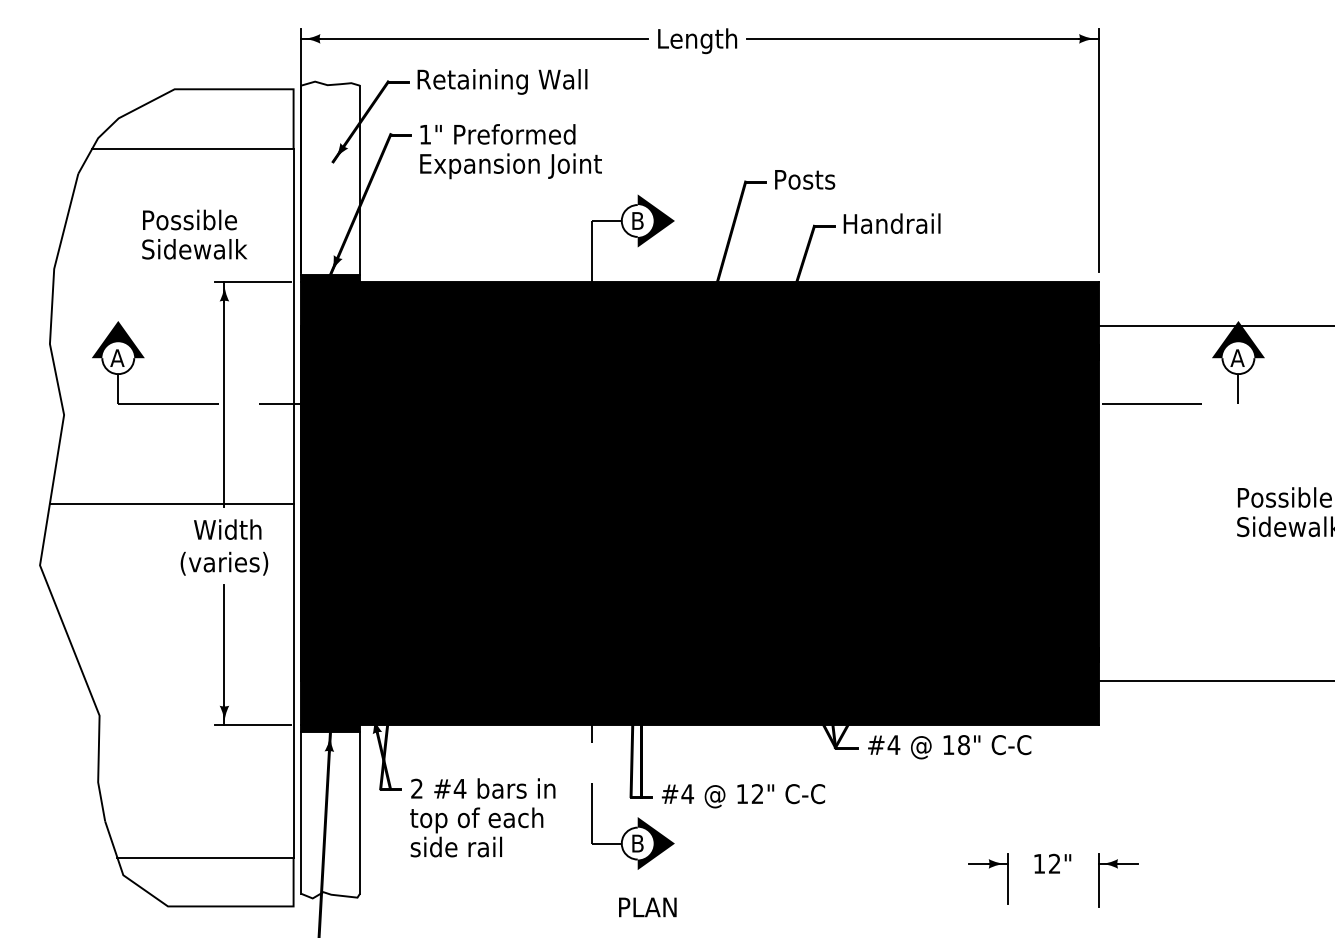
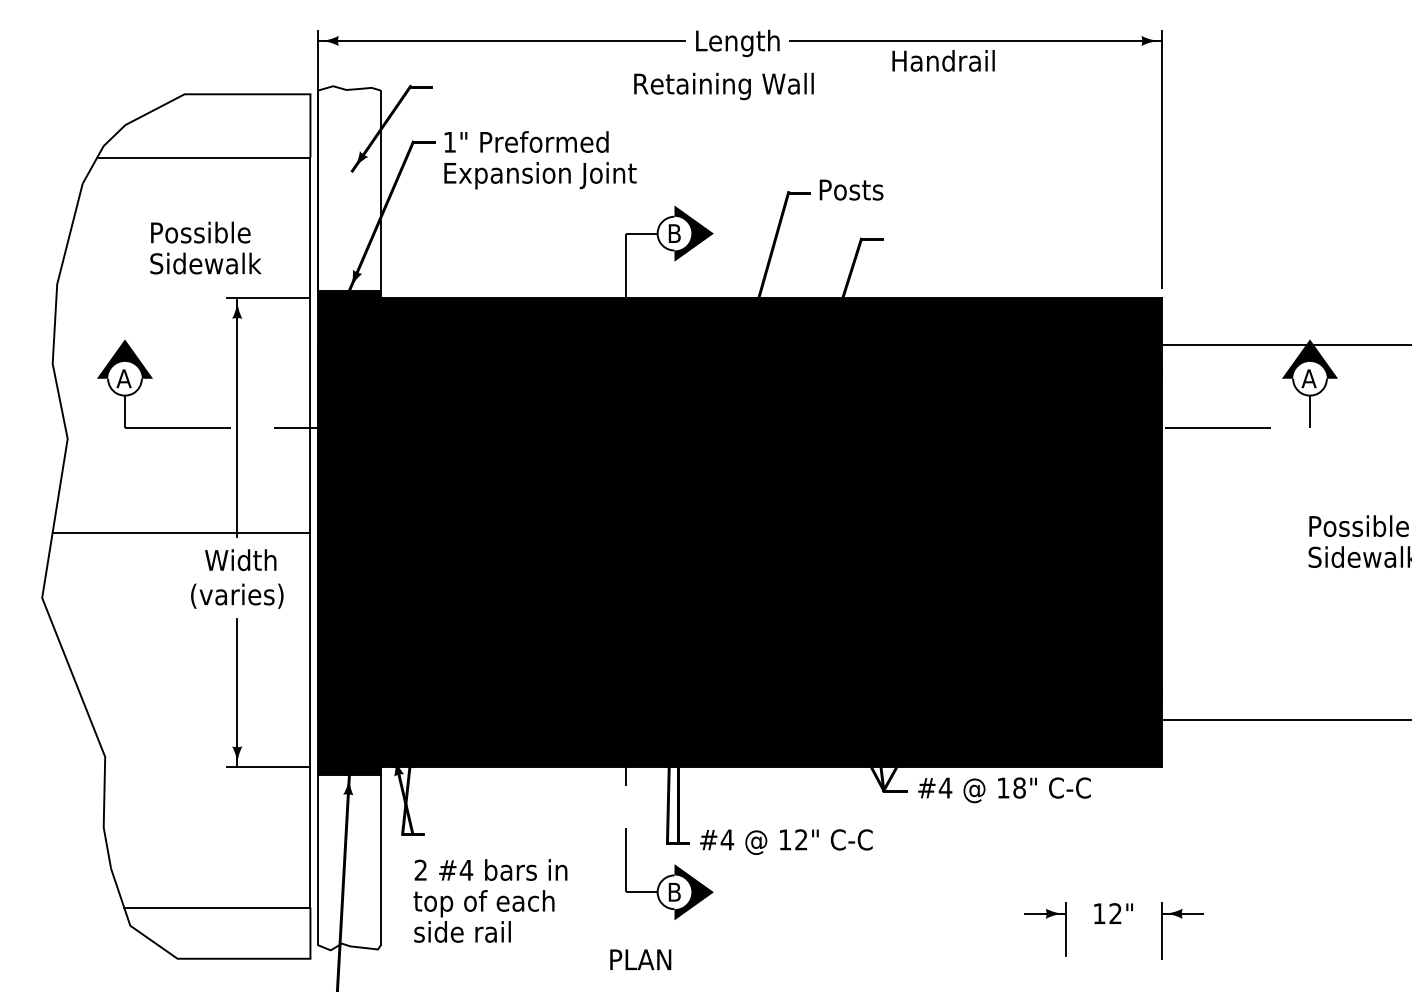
text: (502, 81) -> (723, 86), moved
text: (891, 223) -> (942, 60), moved
text: (482, 817) -> (490, 900), moved
text: (647, 907) -> (640, 959), moved

